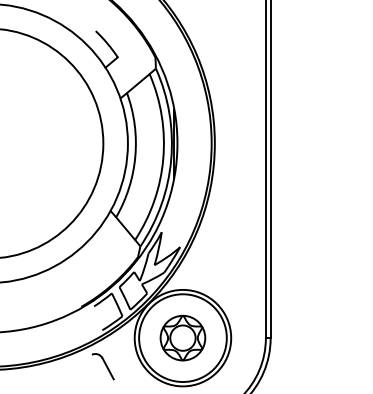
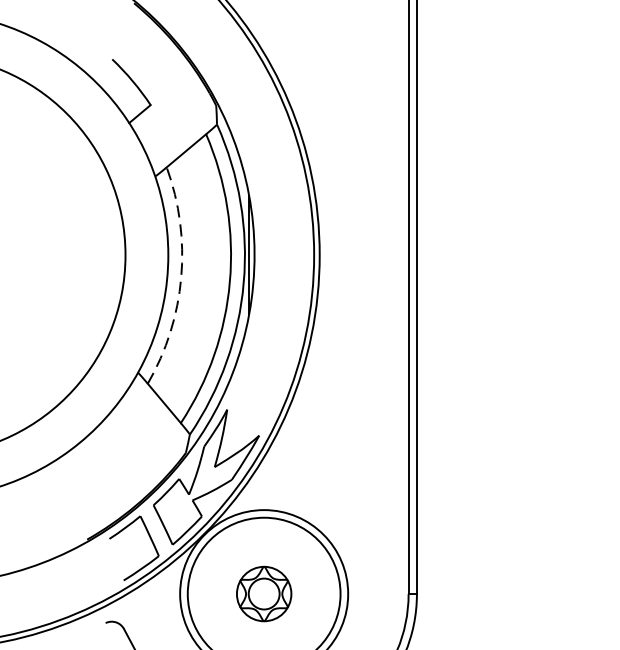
arc: (135, 156) -> (181, 277), solid -> dashed
part: (182, 337) -> (263, 592), size x0.7

